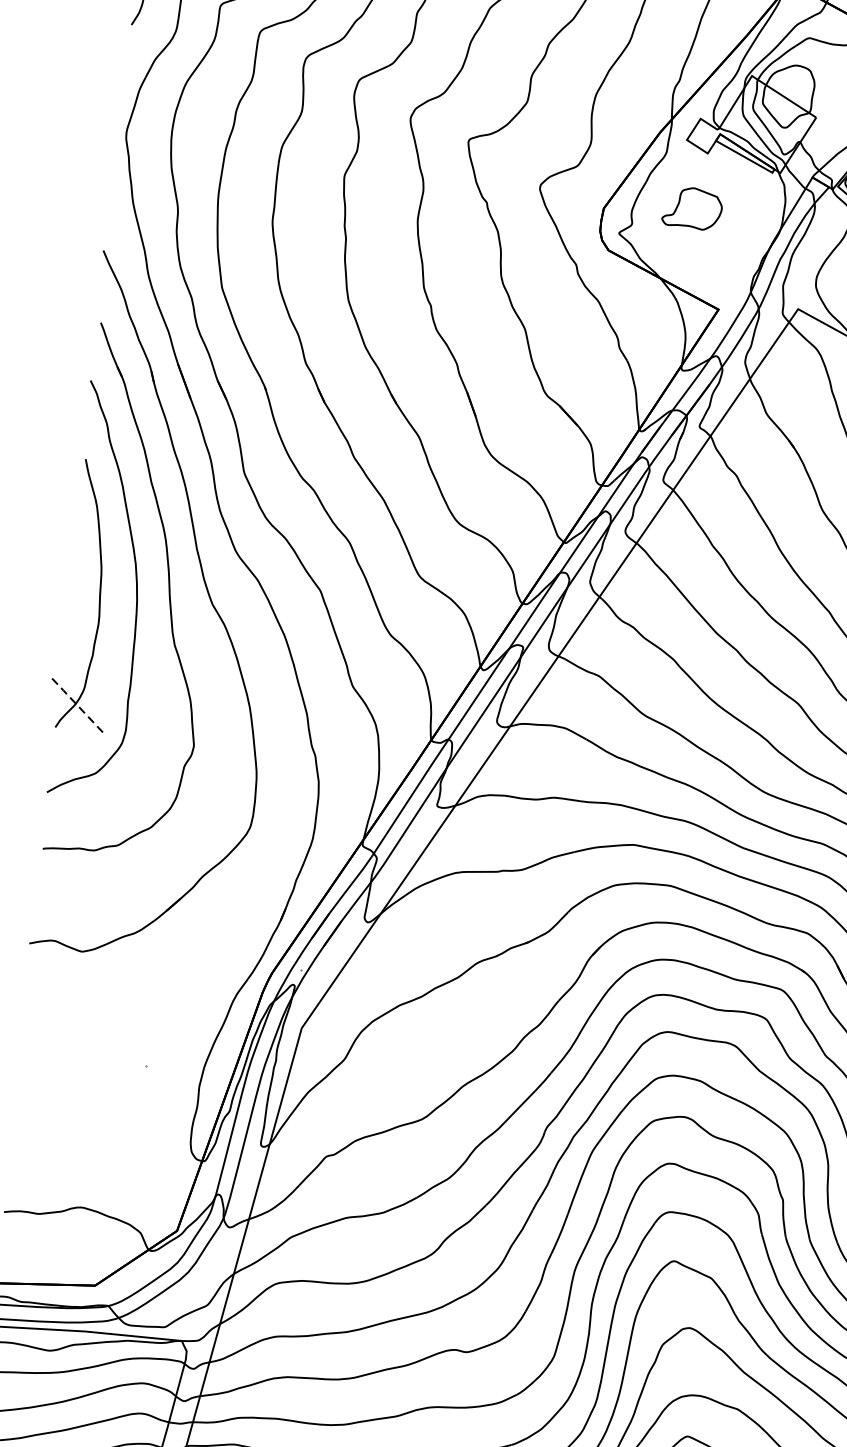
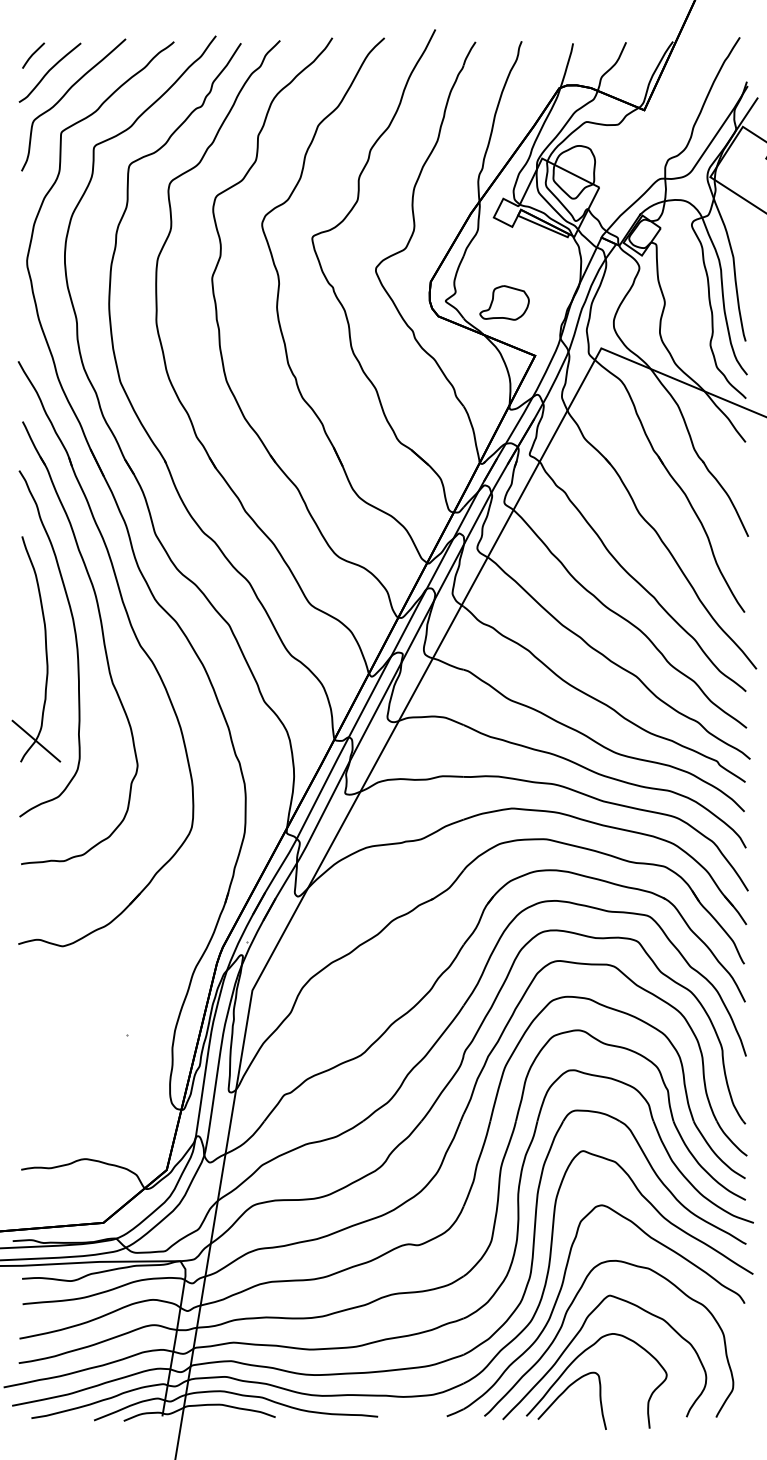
part: (692, 207) -> (504, 302), moved
line: (75, 703) -> (35, 740), dashed -> solid

